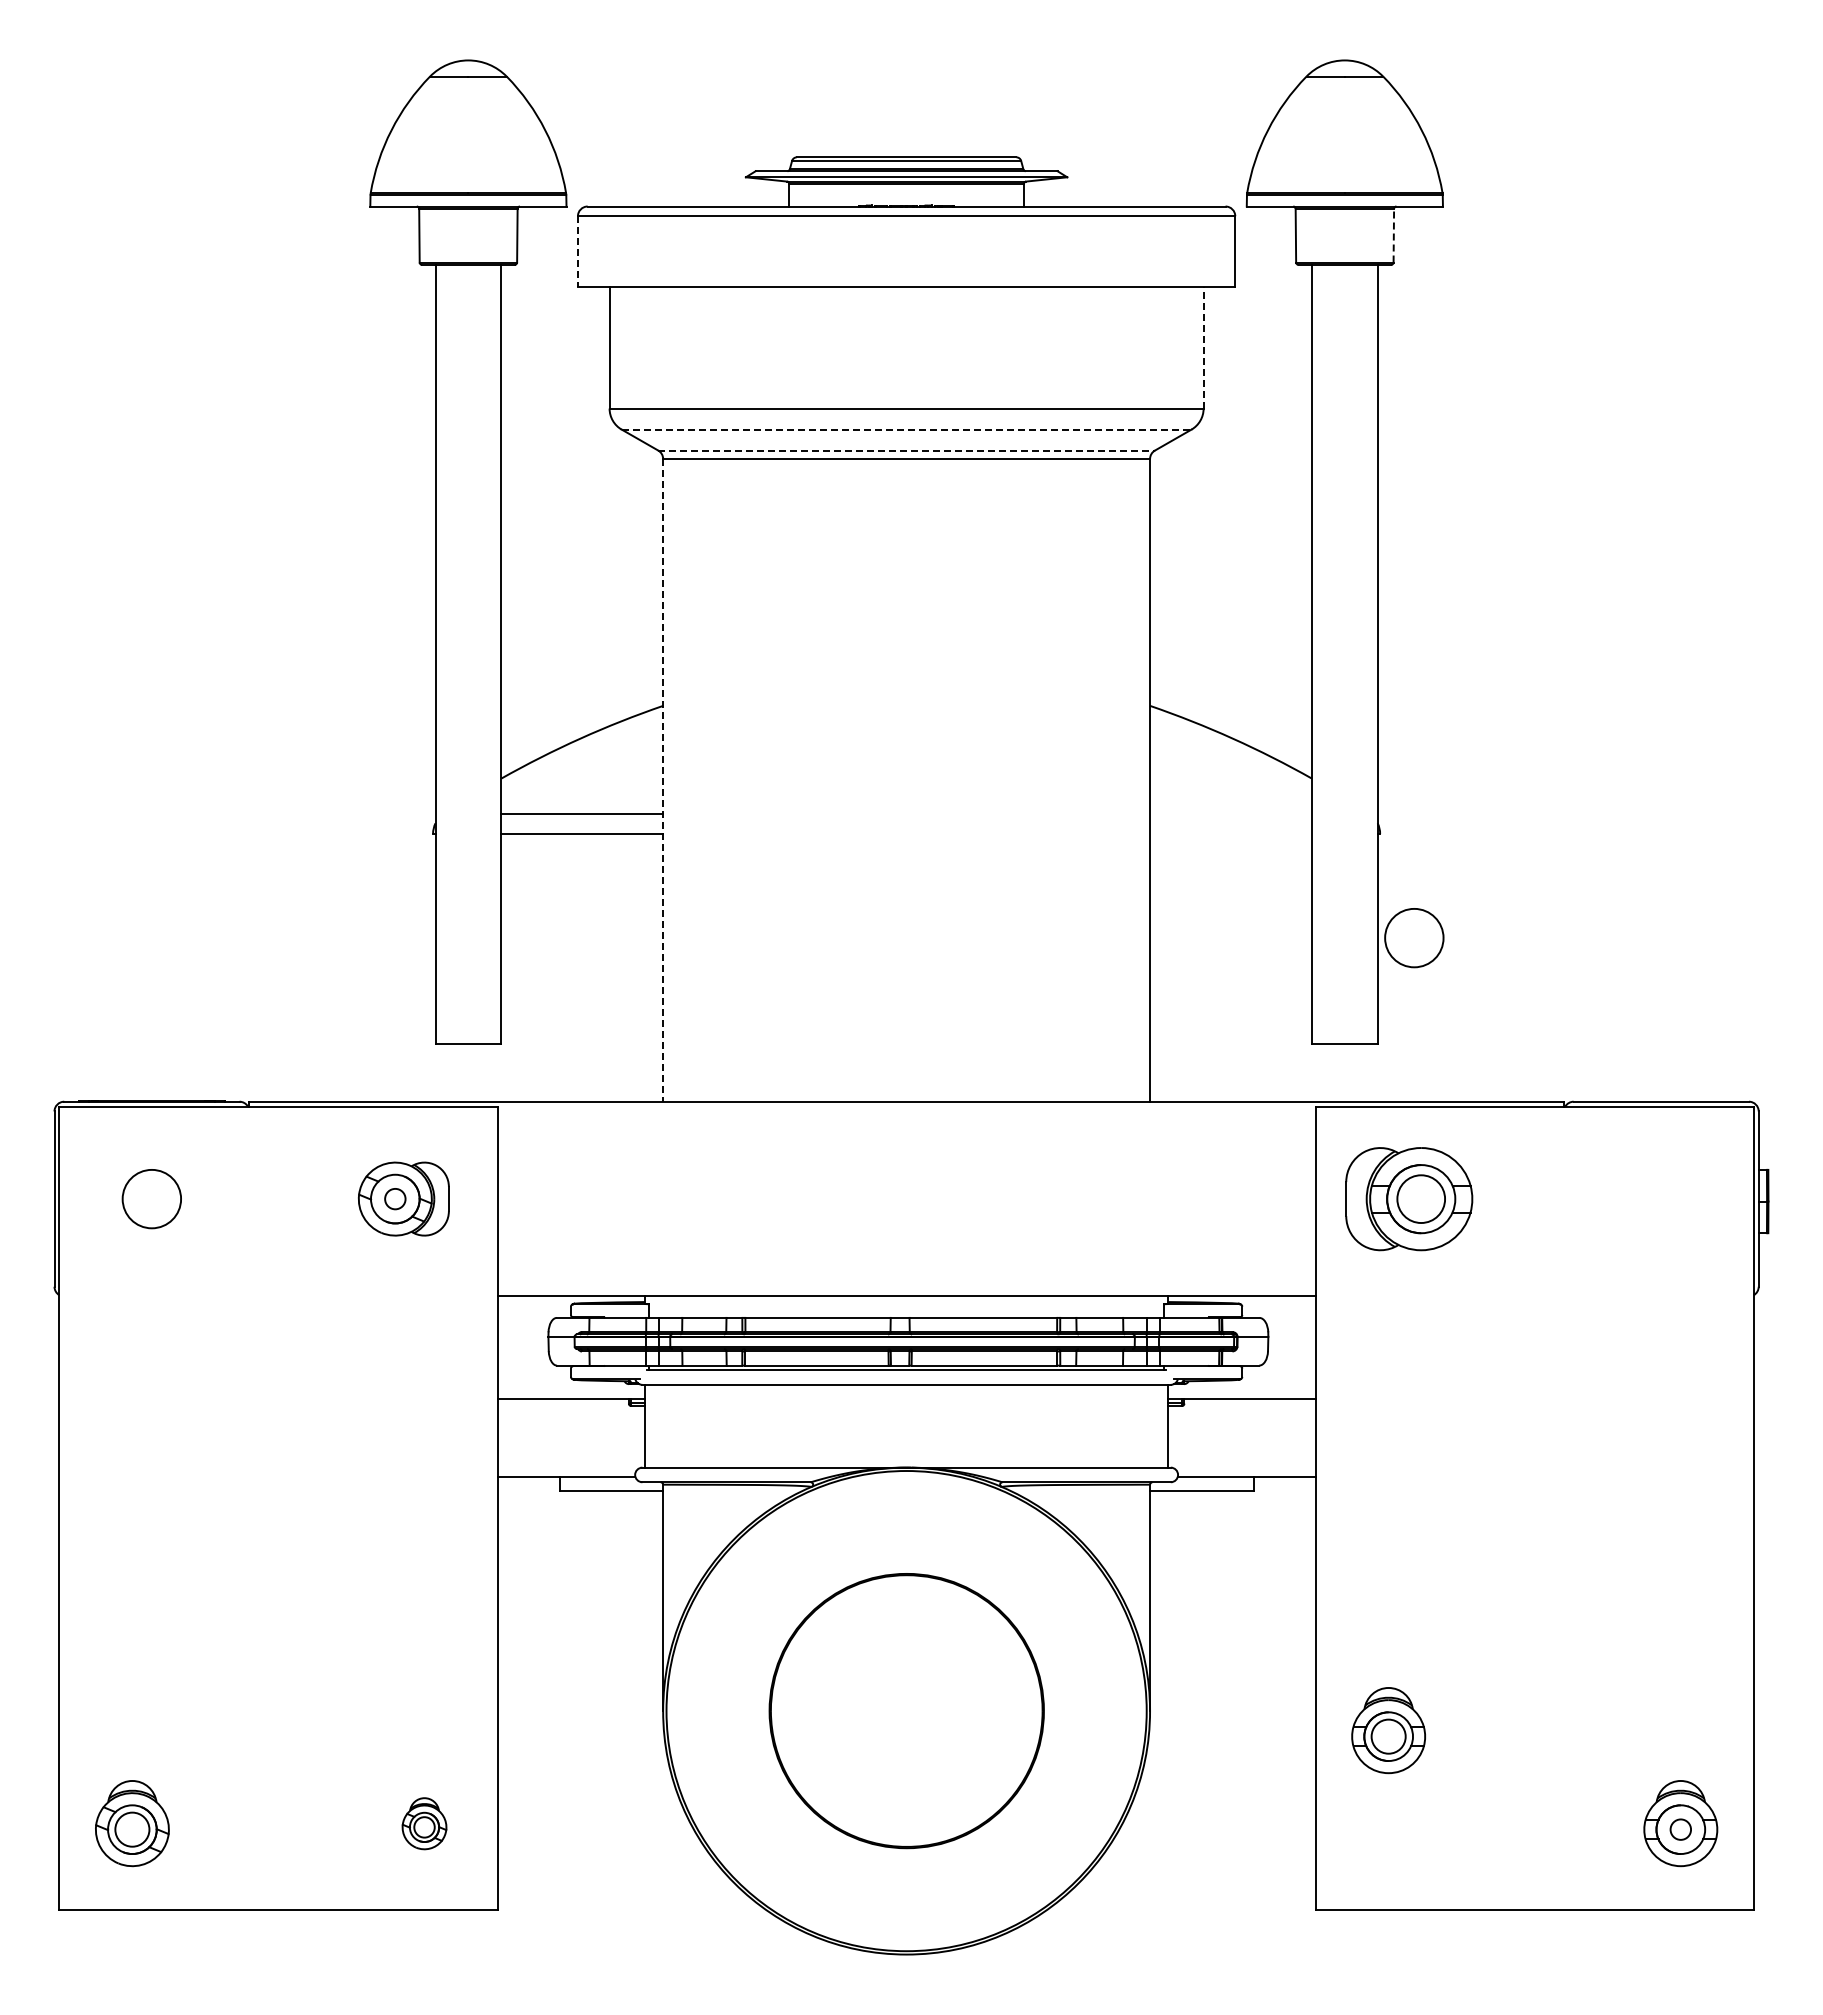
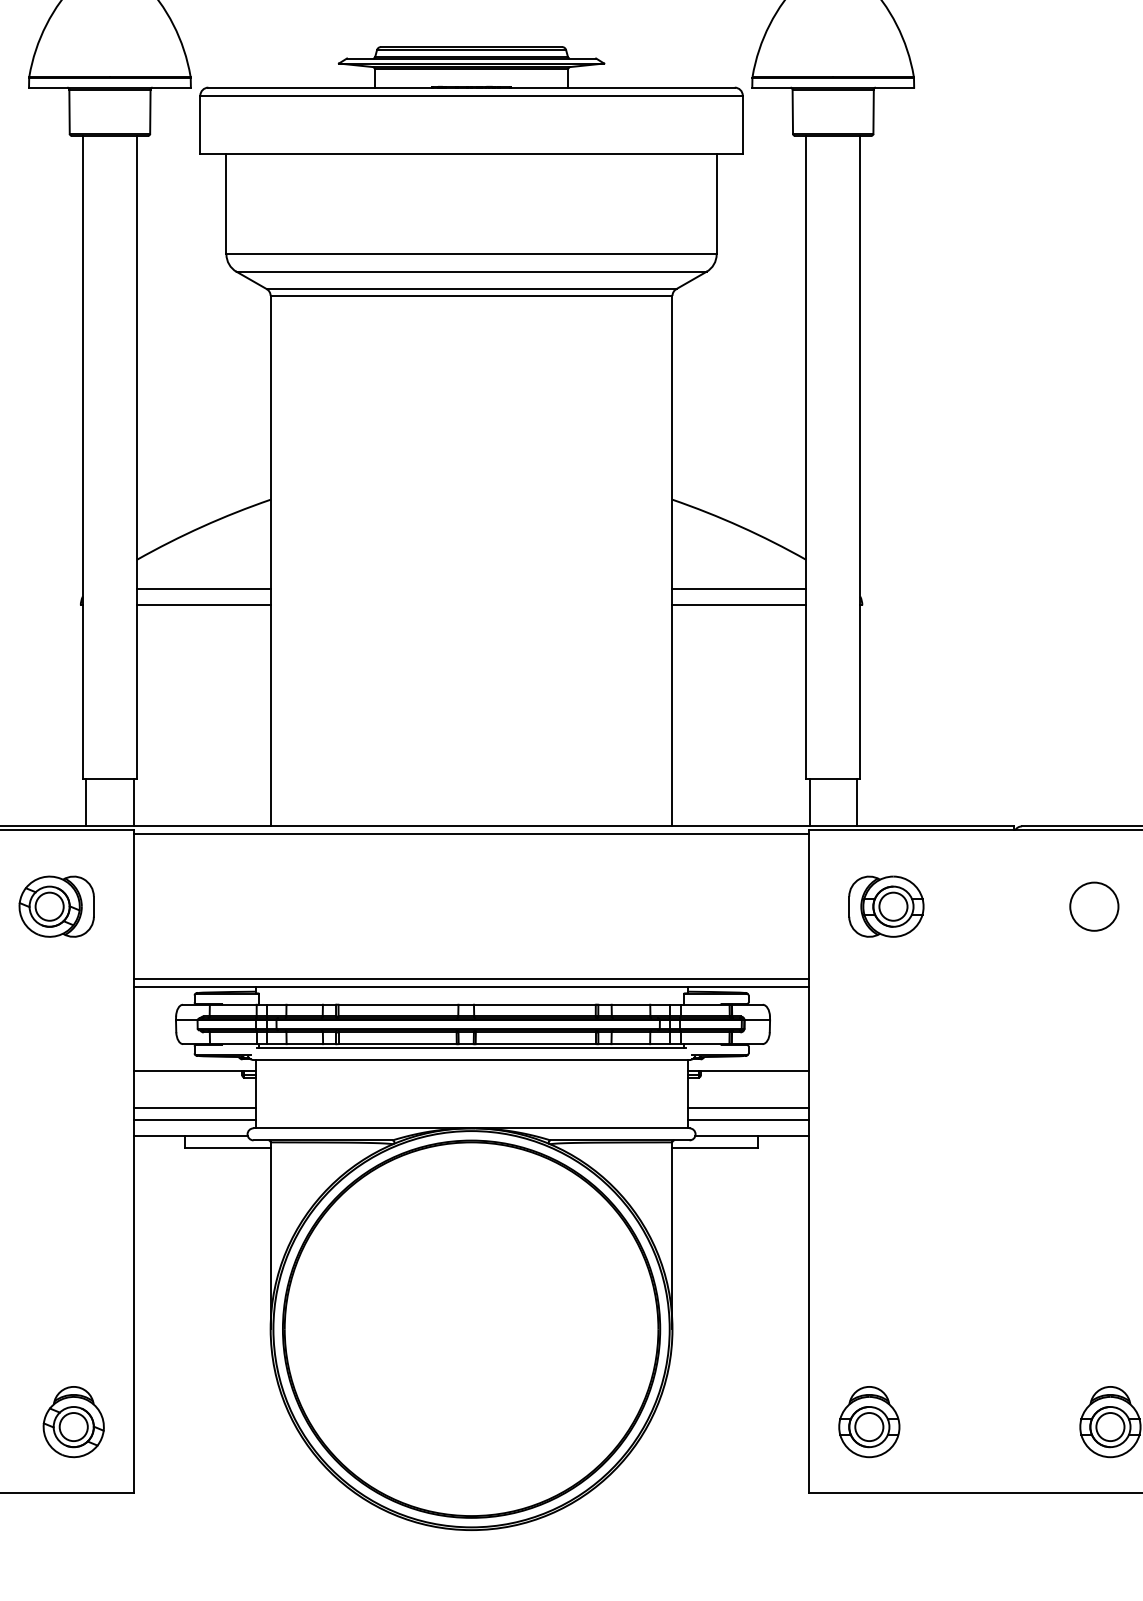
line: (1393, 235) -> (873, 111), dashed -> solid
line: (577, 252) -> (199, 125), dashed -> solid
line: (1203, 347) -> (716, 203), dashed -> solid
line: (906, 429) -> (471, 271), dashed -> solid
line: (907, 450) -> (472, 288), dashed -> solid
line: (663, 780) -> (270, 561), dashed -> solid
line: (1230, 813) -> (738, 588), added
line: (1230, 833) -> (738, 605), added
circle: (1414, 938) -> (1094, 907), moved
line: (439, 1072) -> (86, 802), added
line: (497, 1072) -> (133, 802), added
line: (1316, 1072) -> (809, 802), added
line: (1373, 1072) -> (856, 802), added
line: (906, 1111) -> (471, 834), added
part: (1409, 1198) -> (886, 906), size x0.71
circle: (395, 1199) -> (49, 907), size x1.67
line: (906, 1286) -> (471, 978), added
line: (570, 1442) -> (194, 1107), added
line: (1241, 1442) -> (747, 1107), added
line: (570, 1457) -> (194, 1119), added
line: (1241, 1457) -> (747, 1119), added
part: (906, 1710) -> (471, 1328), size x1.67
part: (1388, 1730) -> (869, 1421), moved
part: (424, 1823) -> (73, 1421), size x1.67
circle: (1680, 1829) -> (1110, 1426), size x1.67

